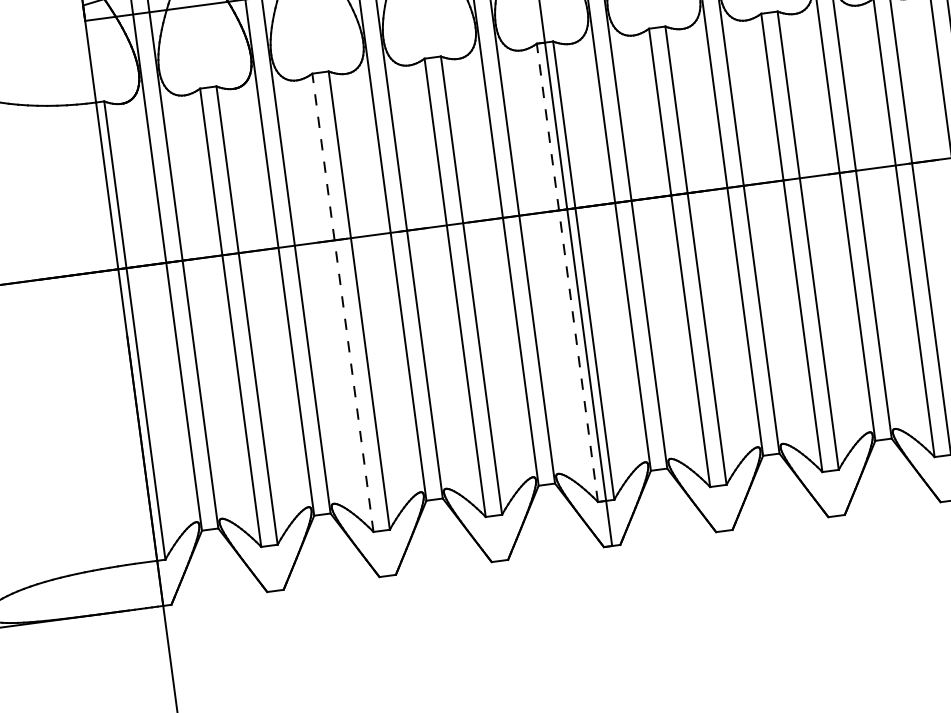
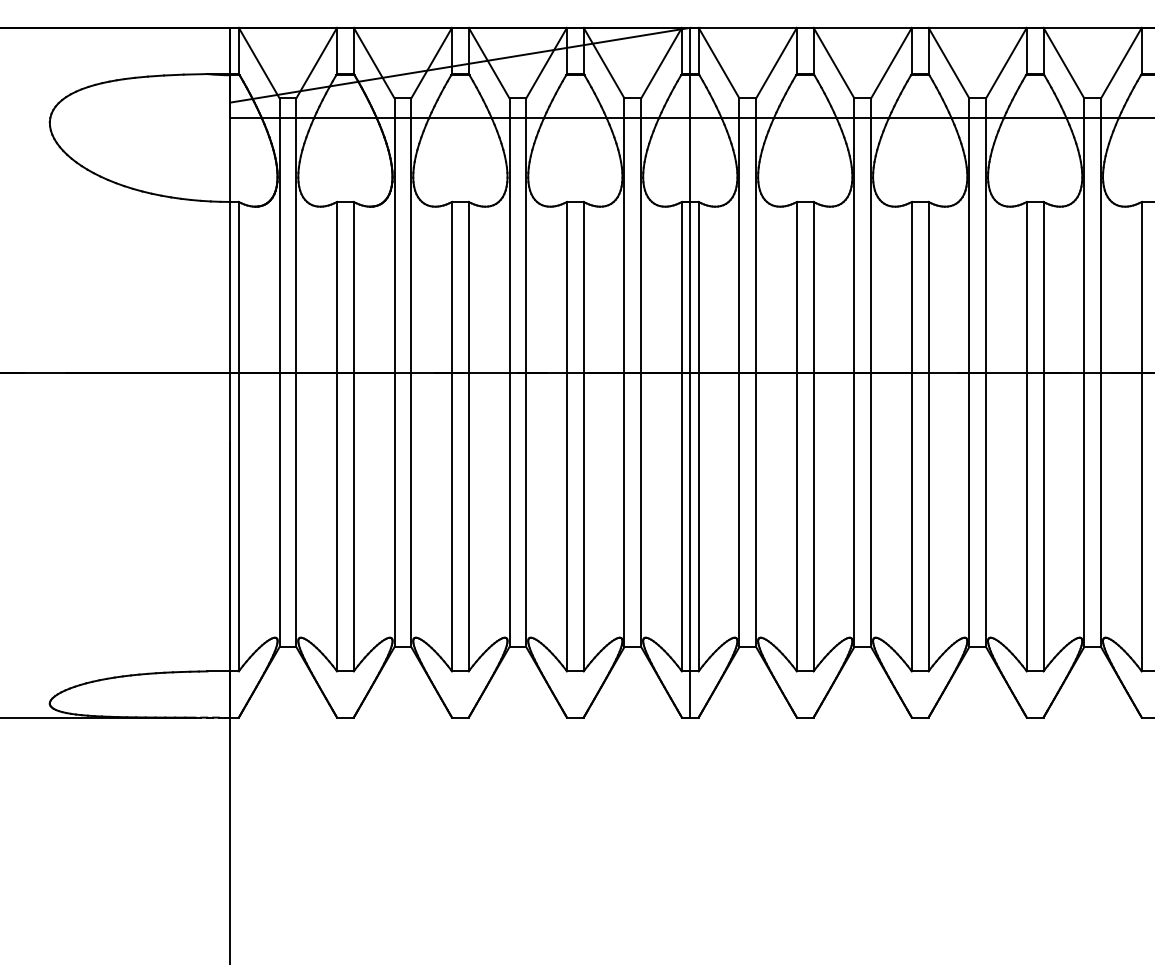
line: (566, 272) -> (681, 436), dashed -> solid
line: (343, 302) -> (452, 436), dashed -> solid

